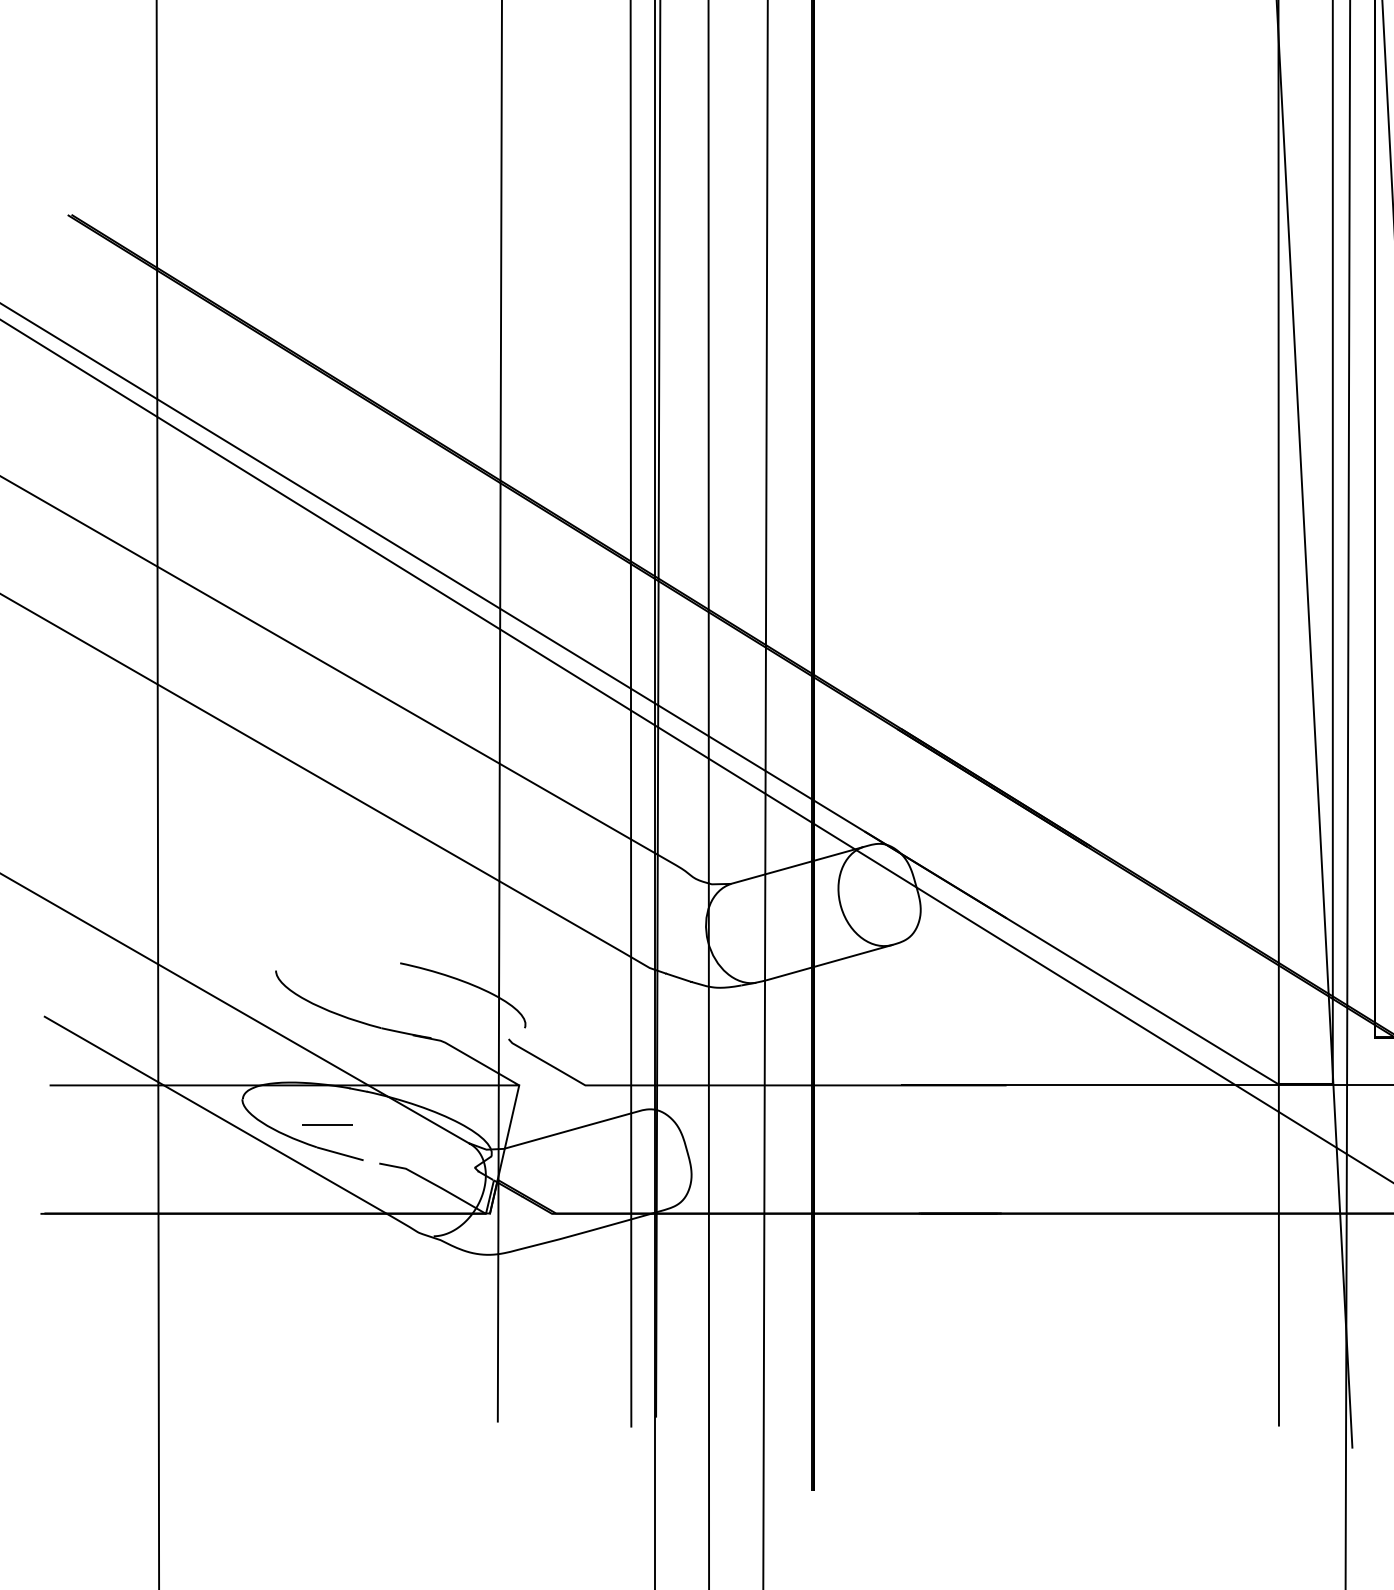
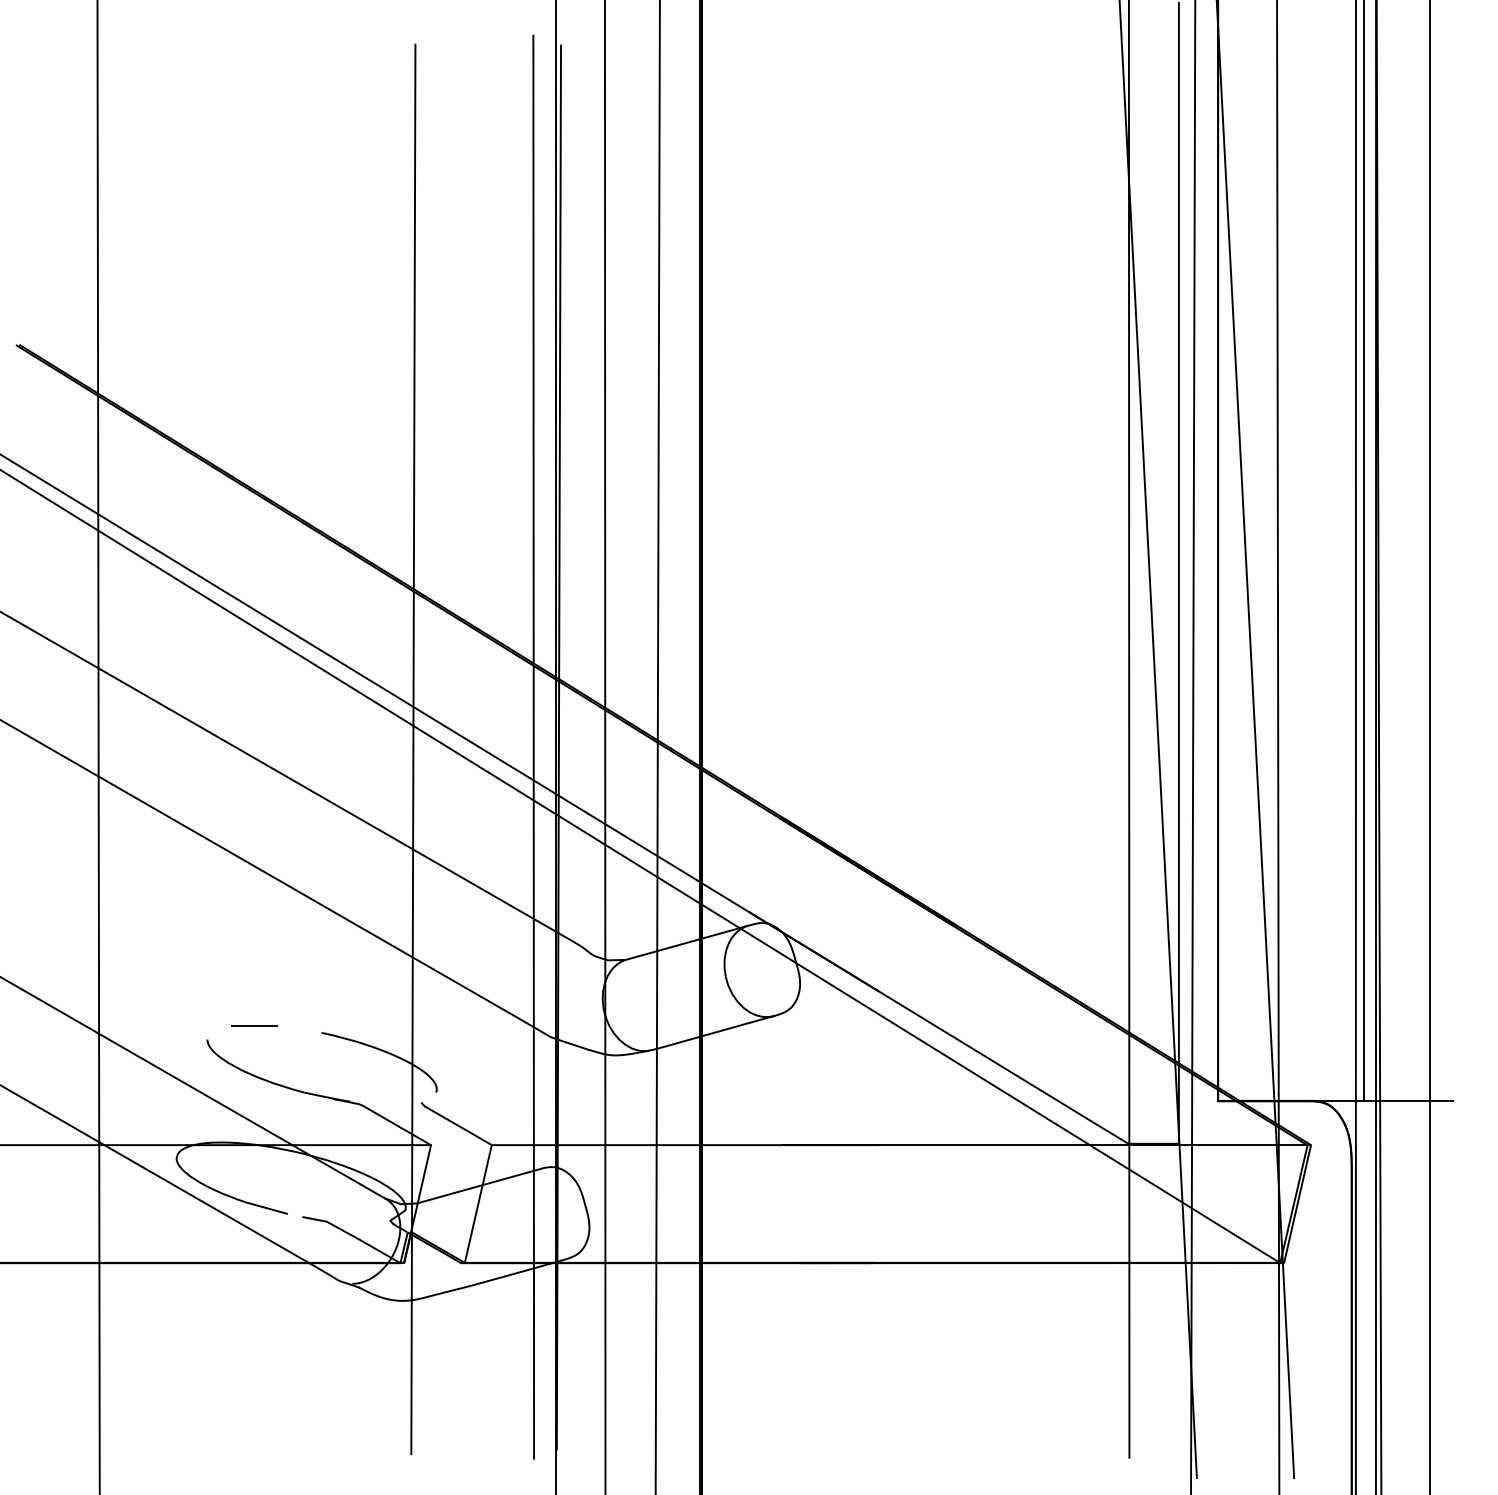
line: (327, 1124) -> (254, 1025), moved
line: (569, 1148) -> (477, 1203), added

